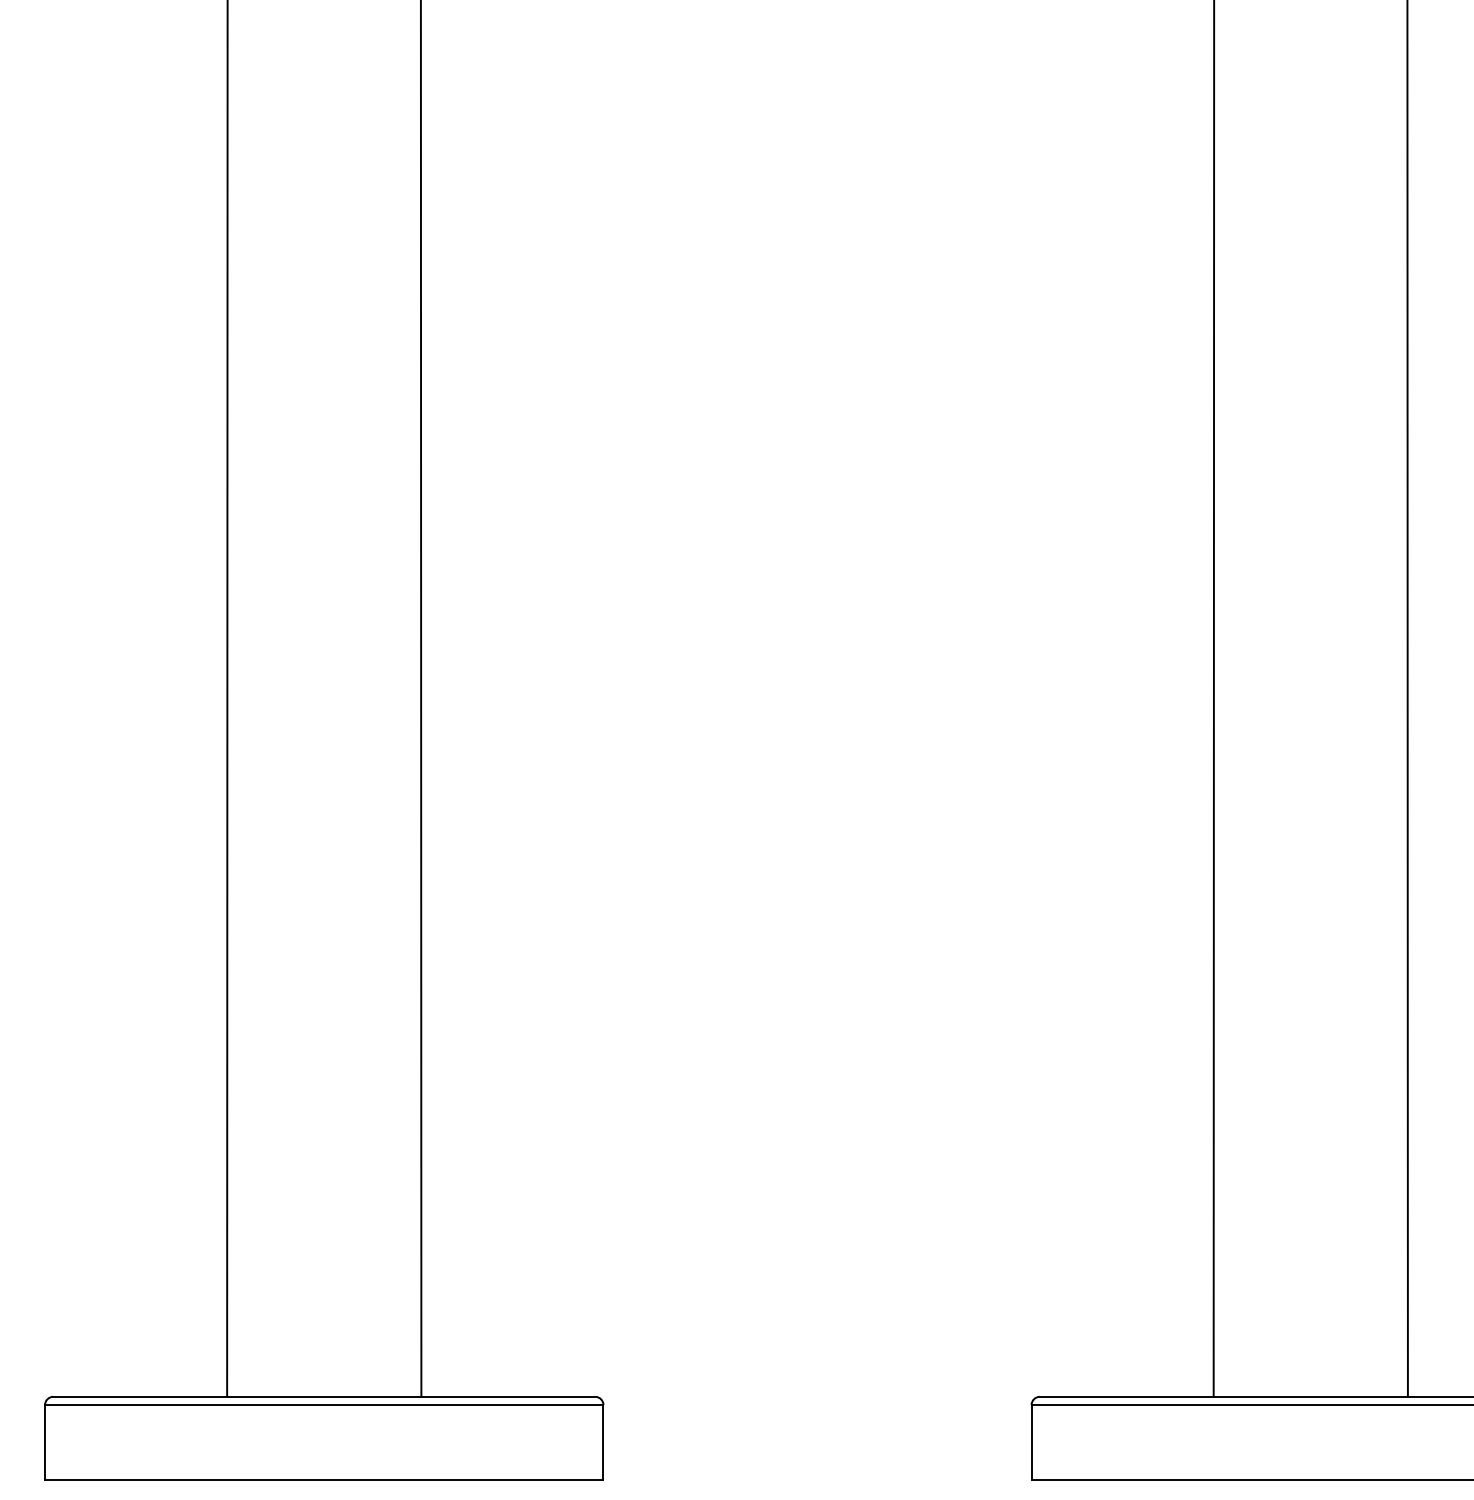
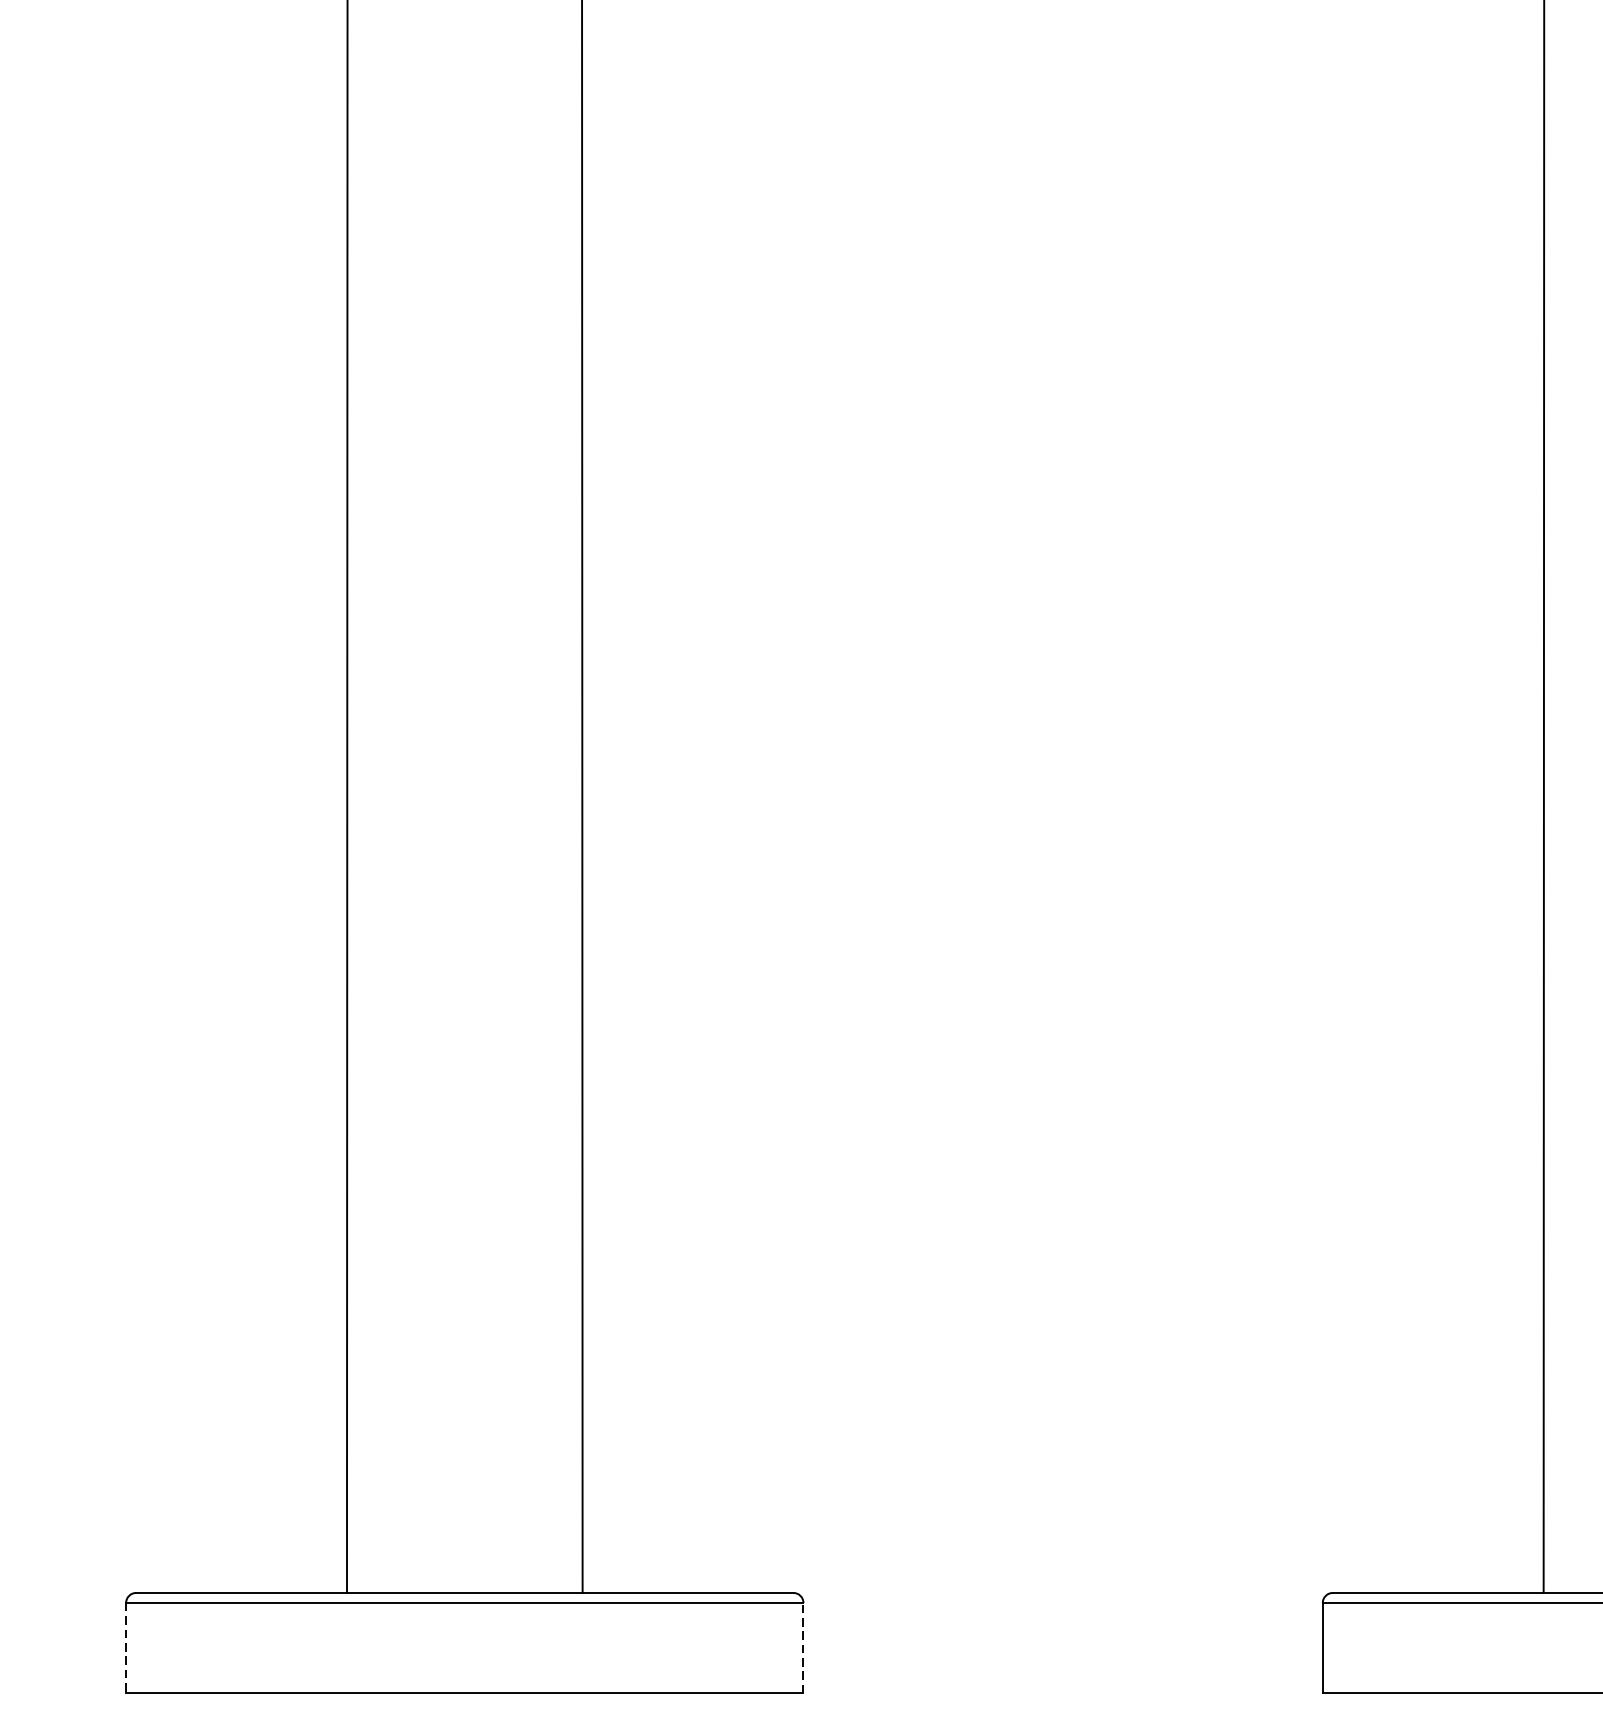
line: (603, 1441) -> (803, 1647), solid -> dashed
line: (45, 1442) -> (126, 1648), solid -> dashed

